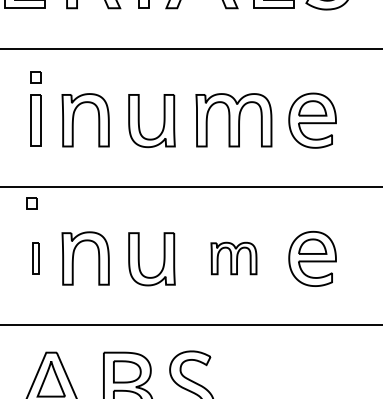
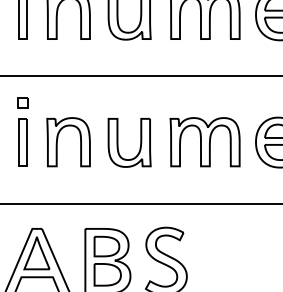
part: (31, 203) -> (22, 102), moved
part: (35, 258) -> (22, 142), size x1.67
part: (233, 258) -> (204, 142), size x1.67

